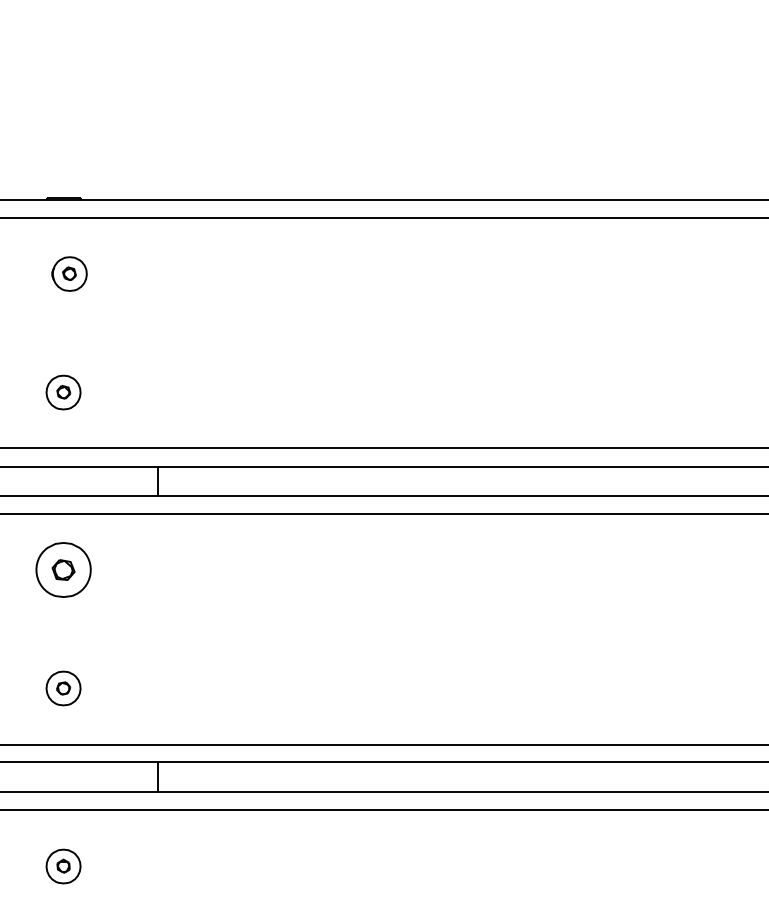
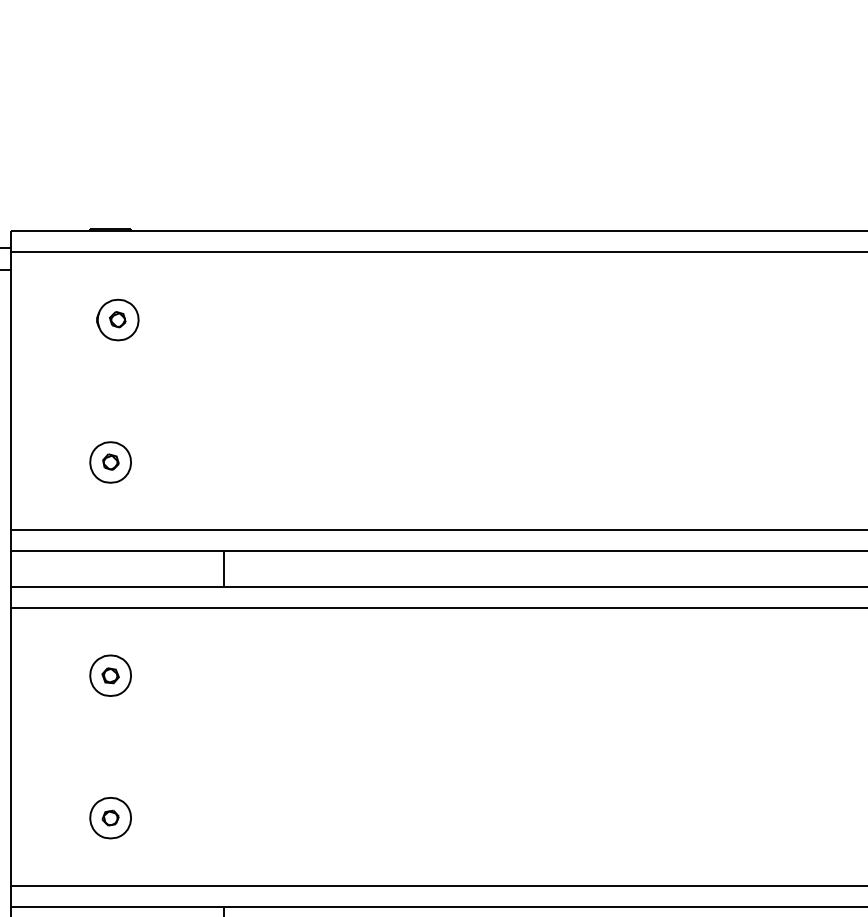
part: (63, 569) -> (110, 675), size x0.62

